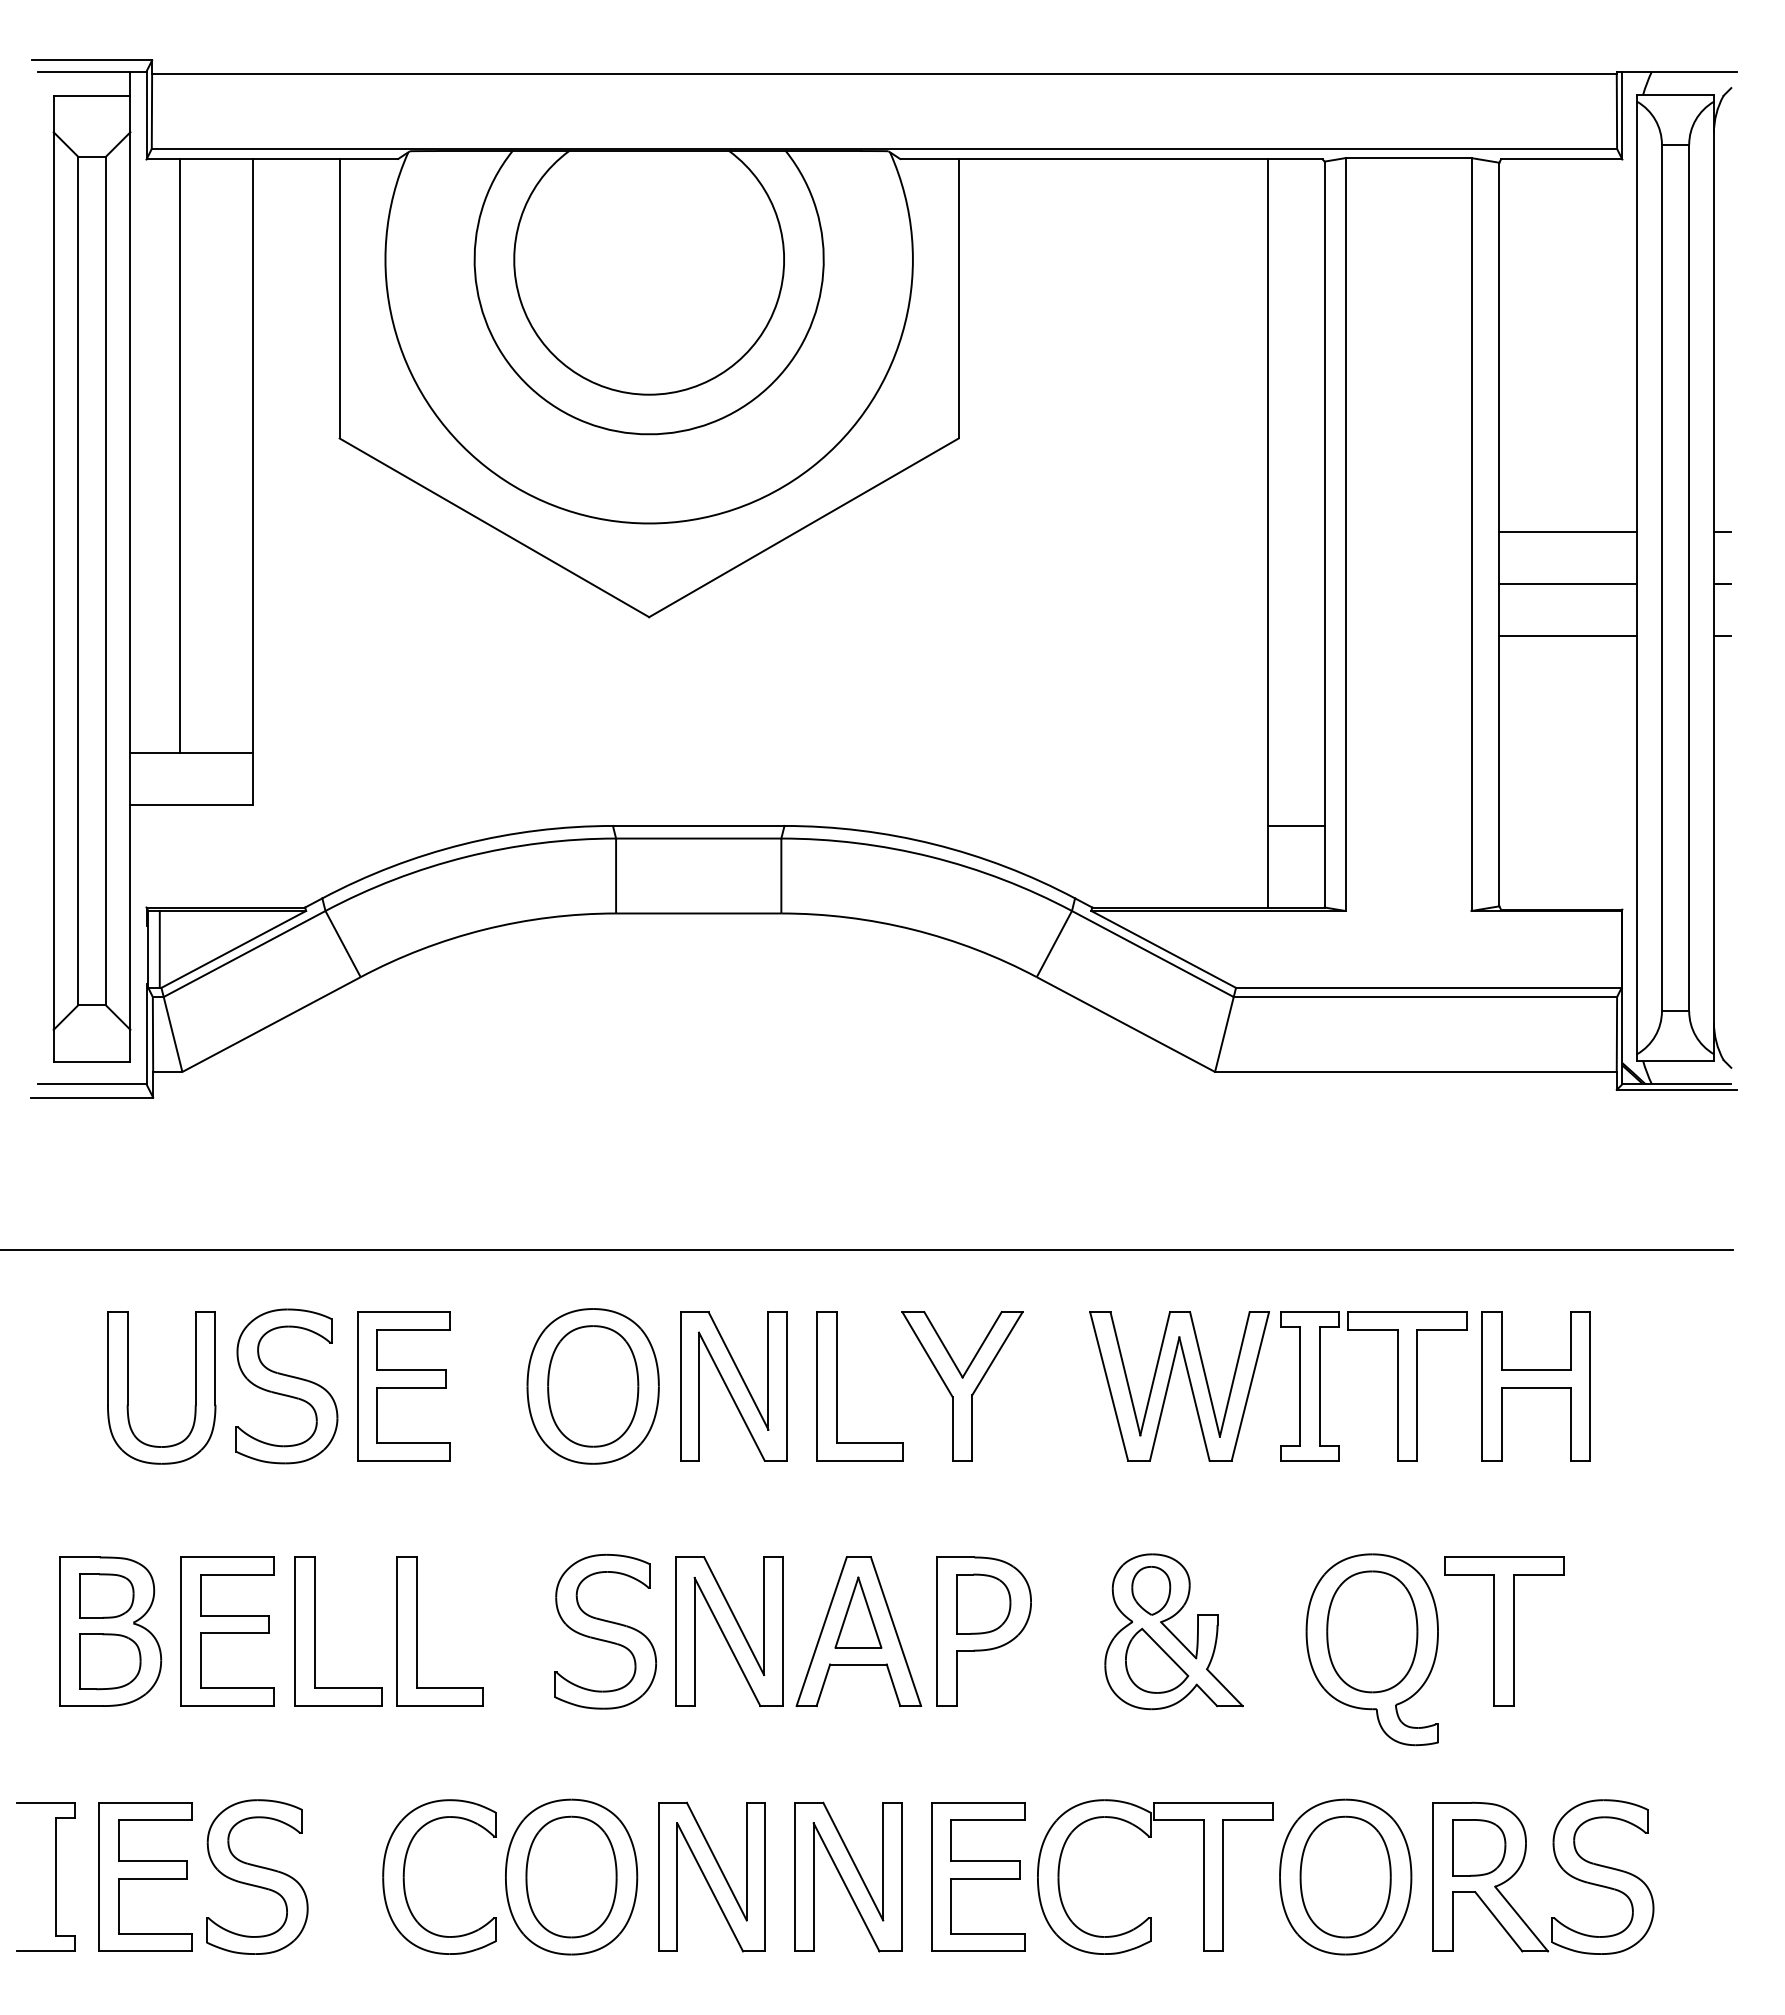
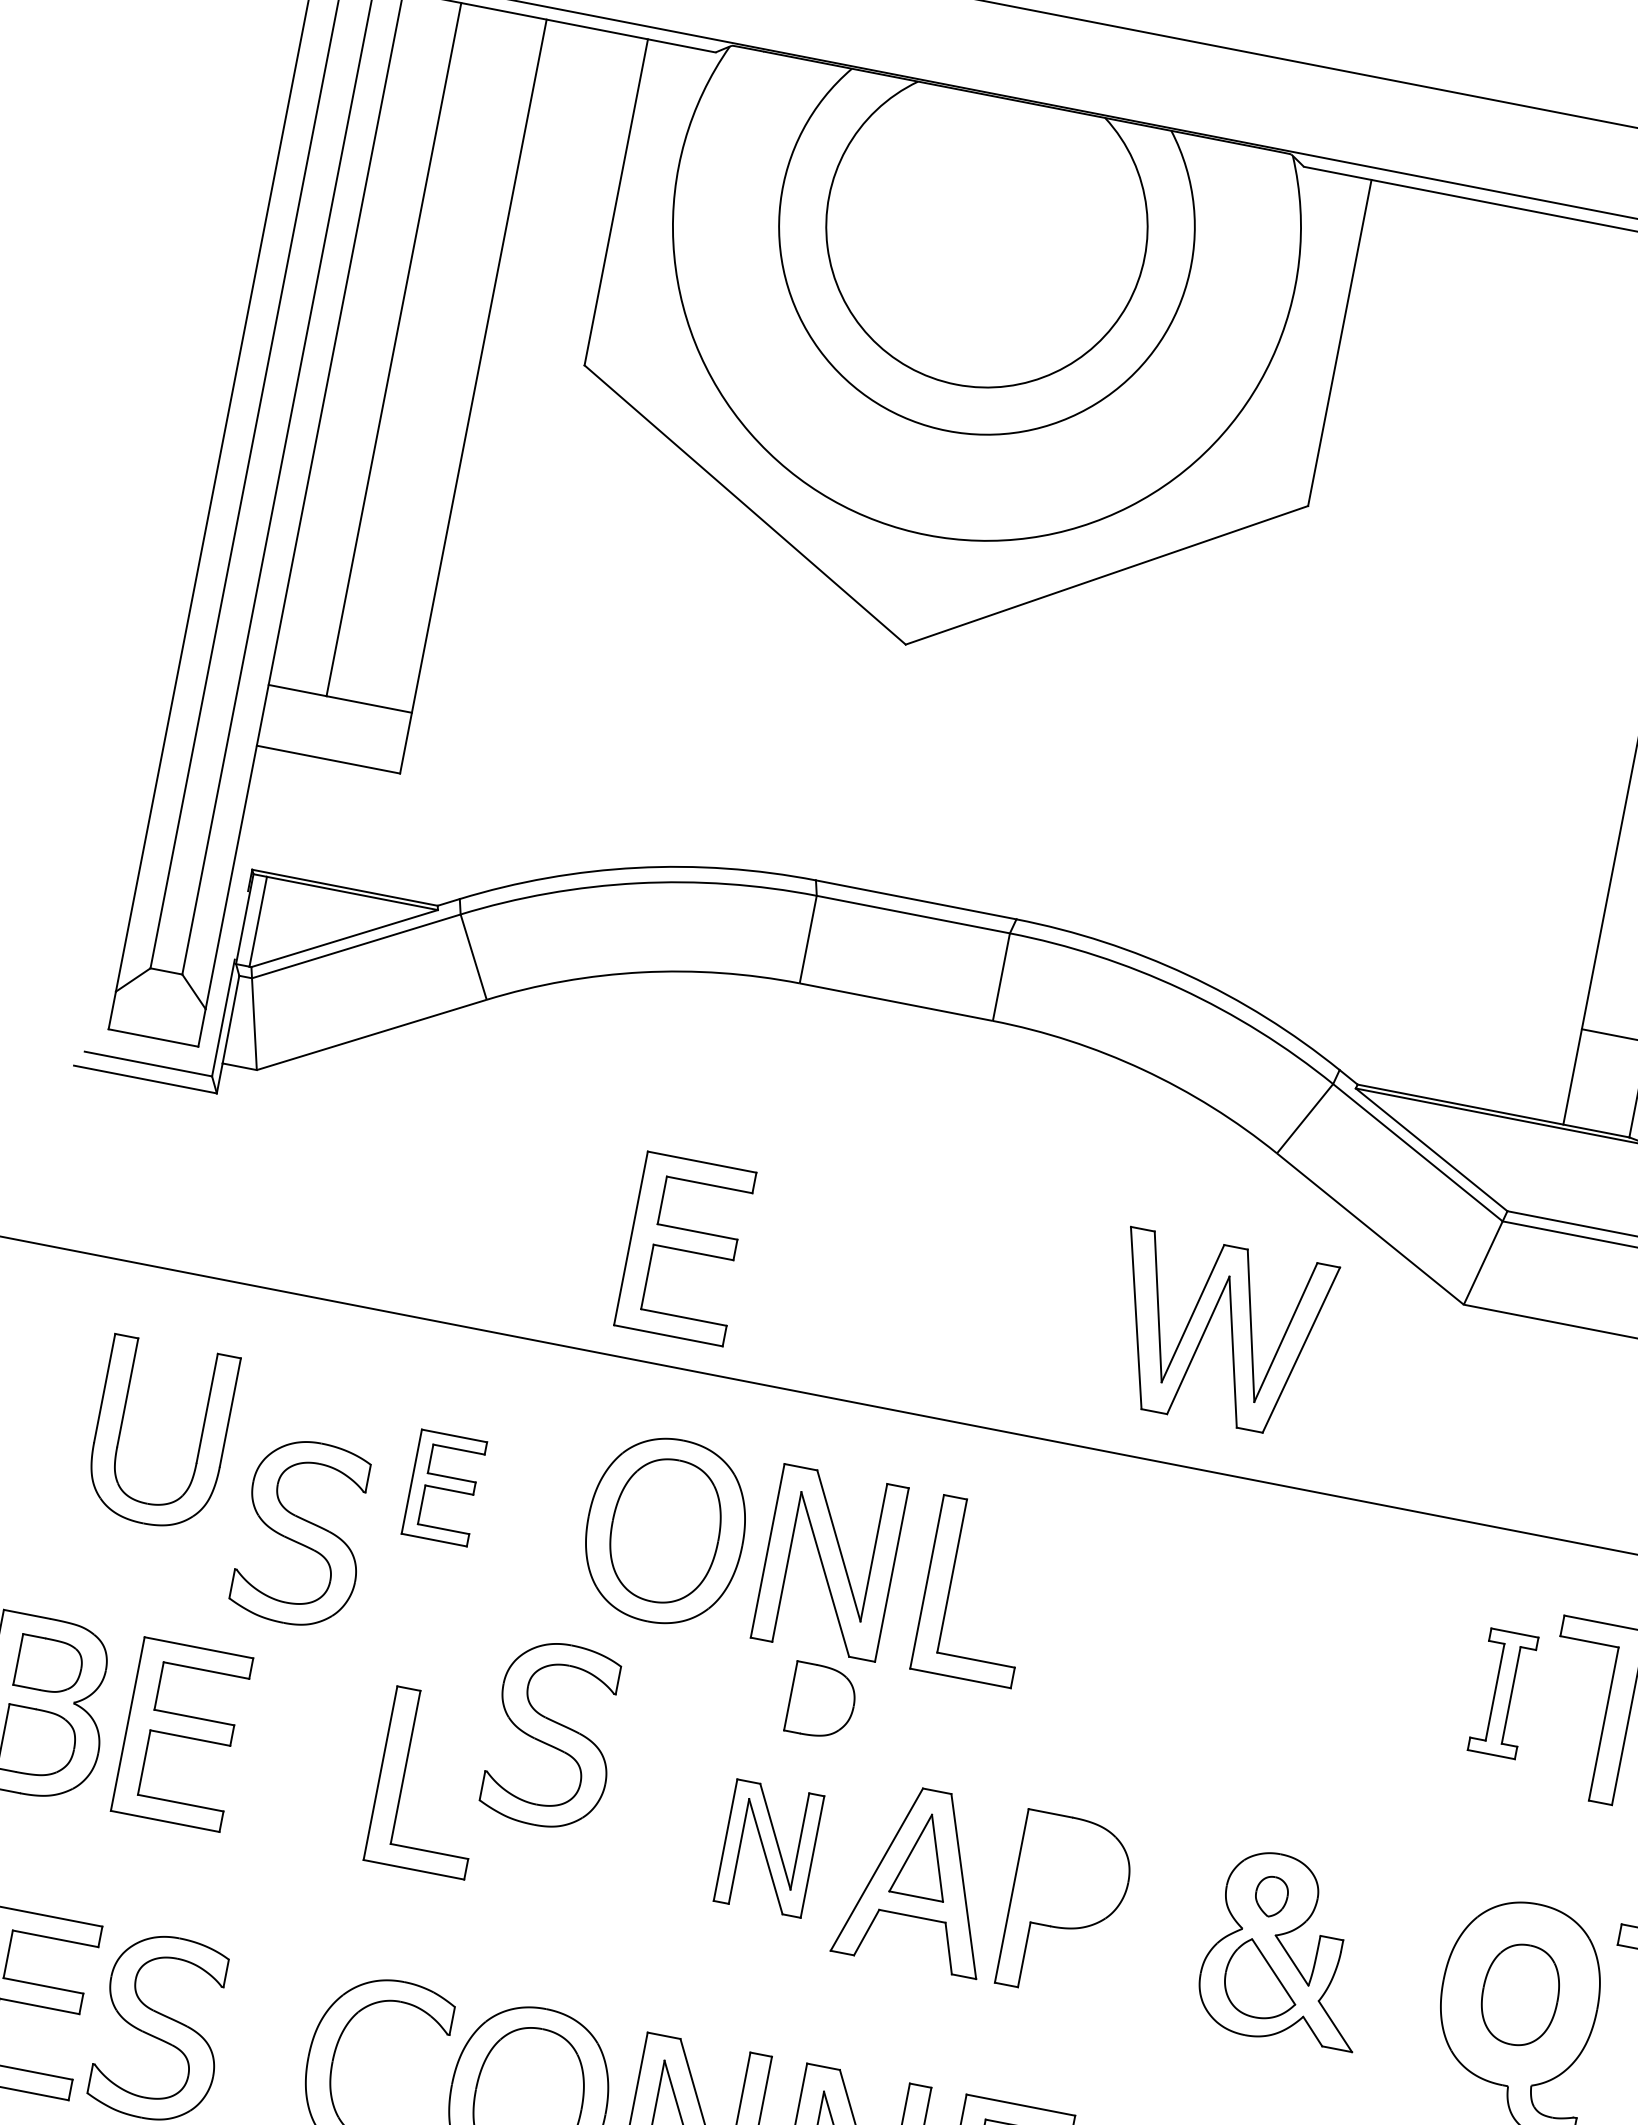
part: (564, 1150) -> (685, 1248), added
part: (1169, 1384) -> (1207, 1329), moved
part: (286, 1386) -> (302, 1533), moved
part: (403, 1386) -> (443, 1487), size x0.6
part: (962, 1386) -> (1097, 1614), removed
part: (1309, 1386) -> (1502, 1693), size x0.7
part: (1151, 1590) -> (1271, 1896), size x0.7
part: (983, 1603) -> (822, 1700), moved
part: (315, 1631) -> (285, 1754), removed
part: (605, 1631) -> (553, 1734), moved
part: (729, 1631) -> (769, 1848), size x0.7
part: (1372, 1631) -> (1520, 1994), size x0.7

